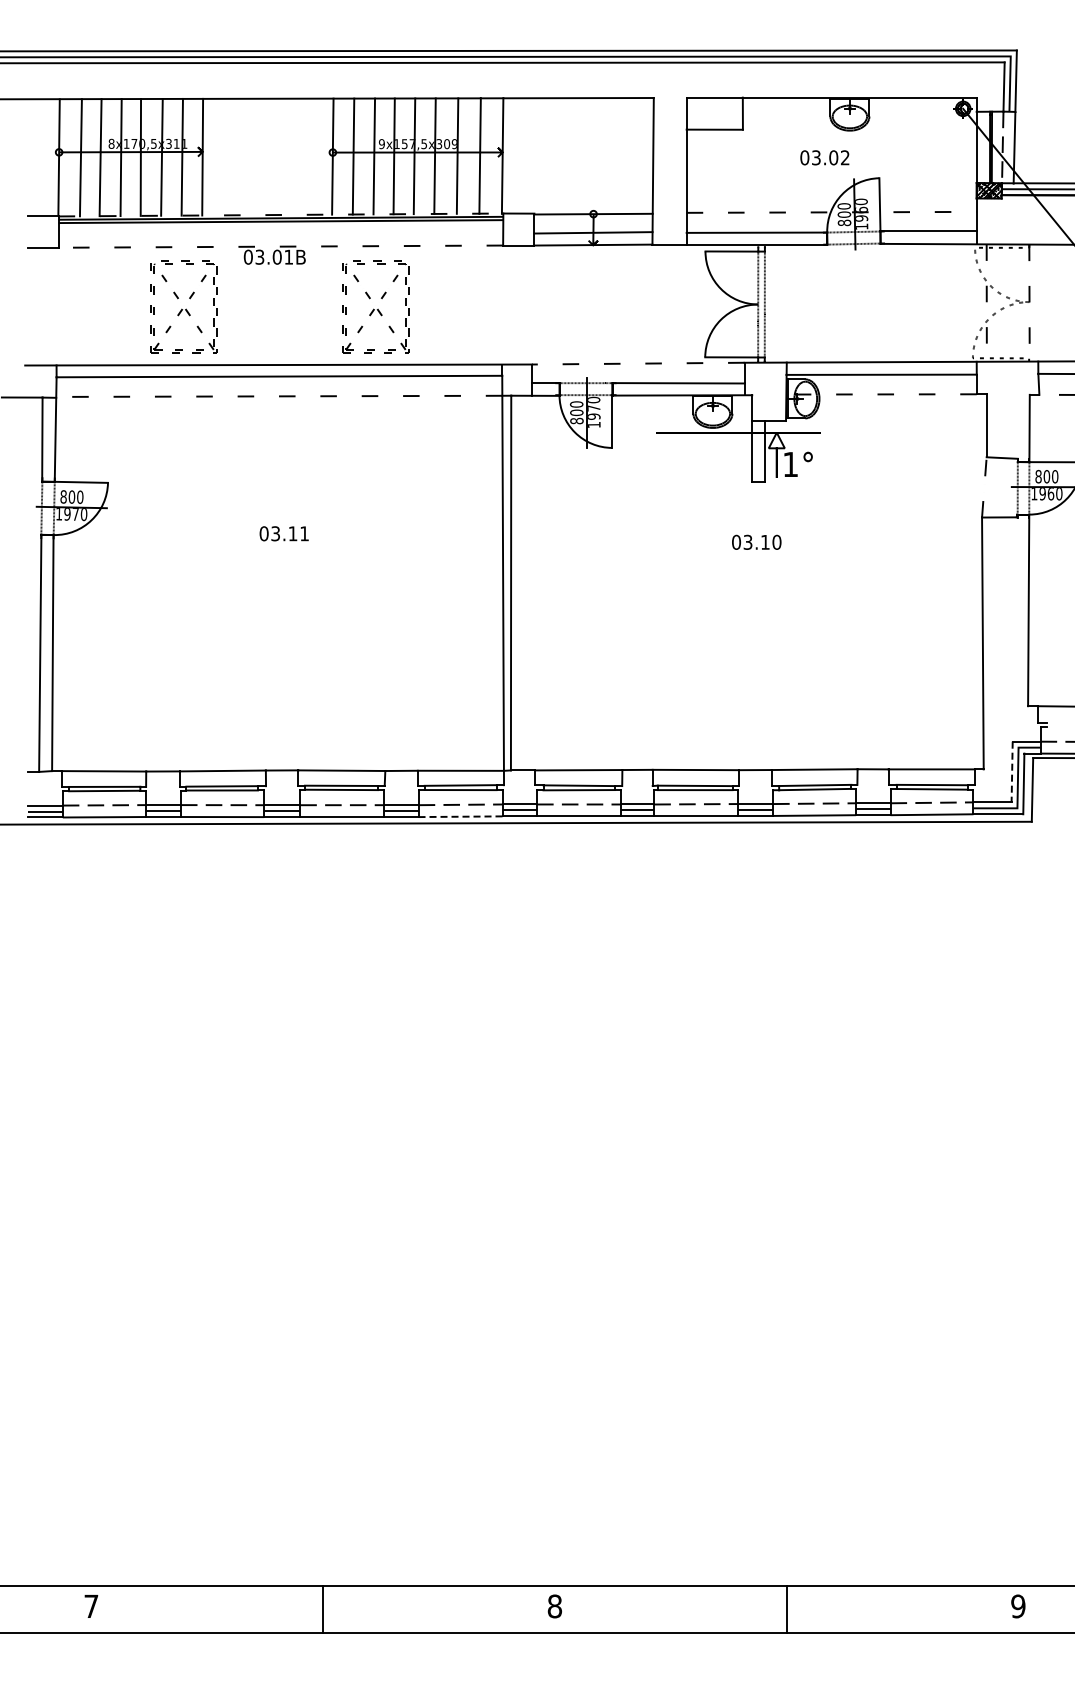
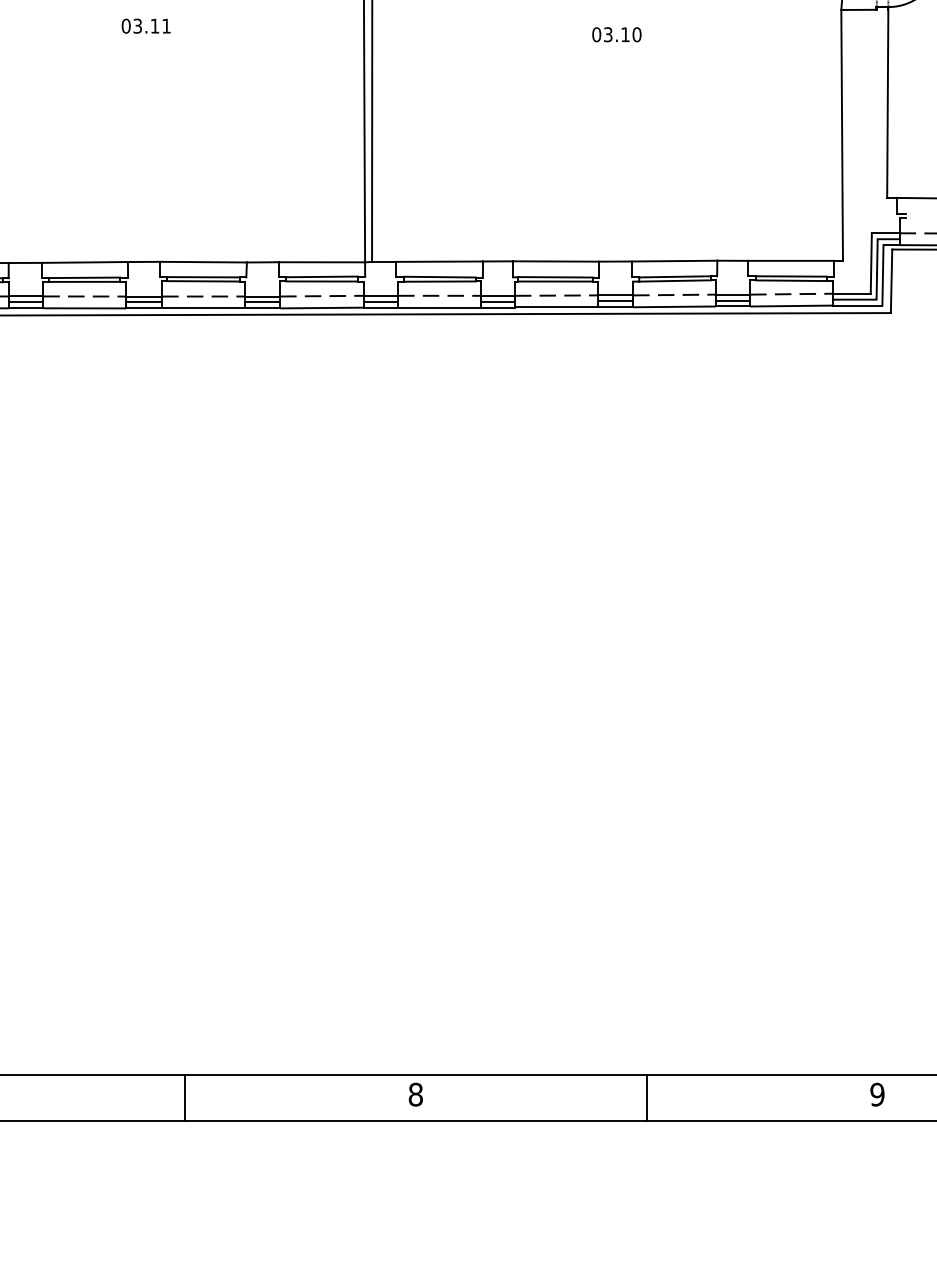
line: (1012, 772) -> (871, 263), dashed -> solid
line: (460, 816) -> (321, 307), dashed -> solid

